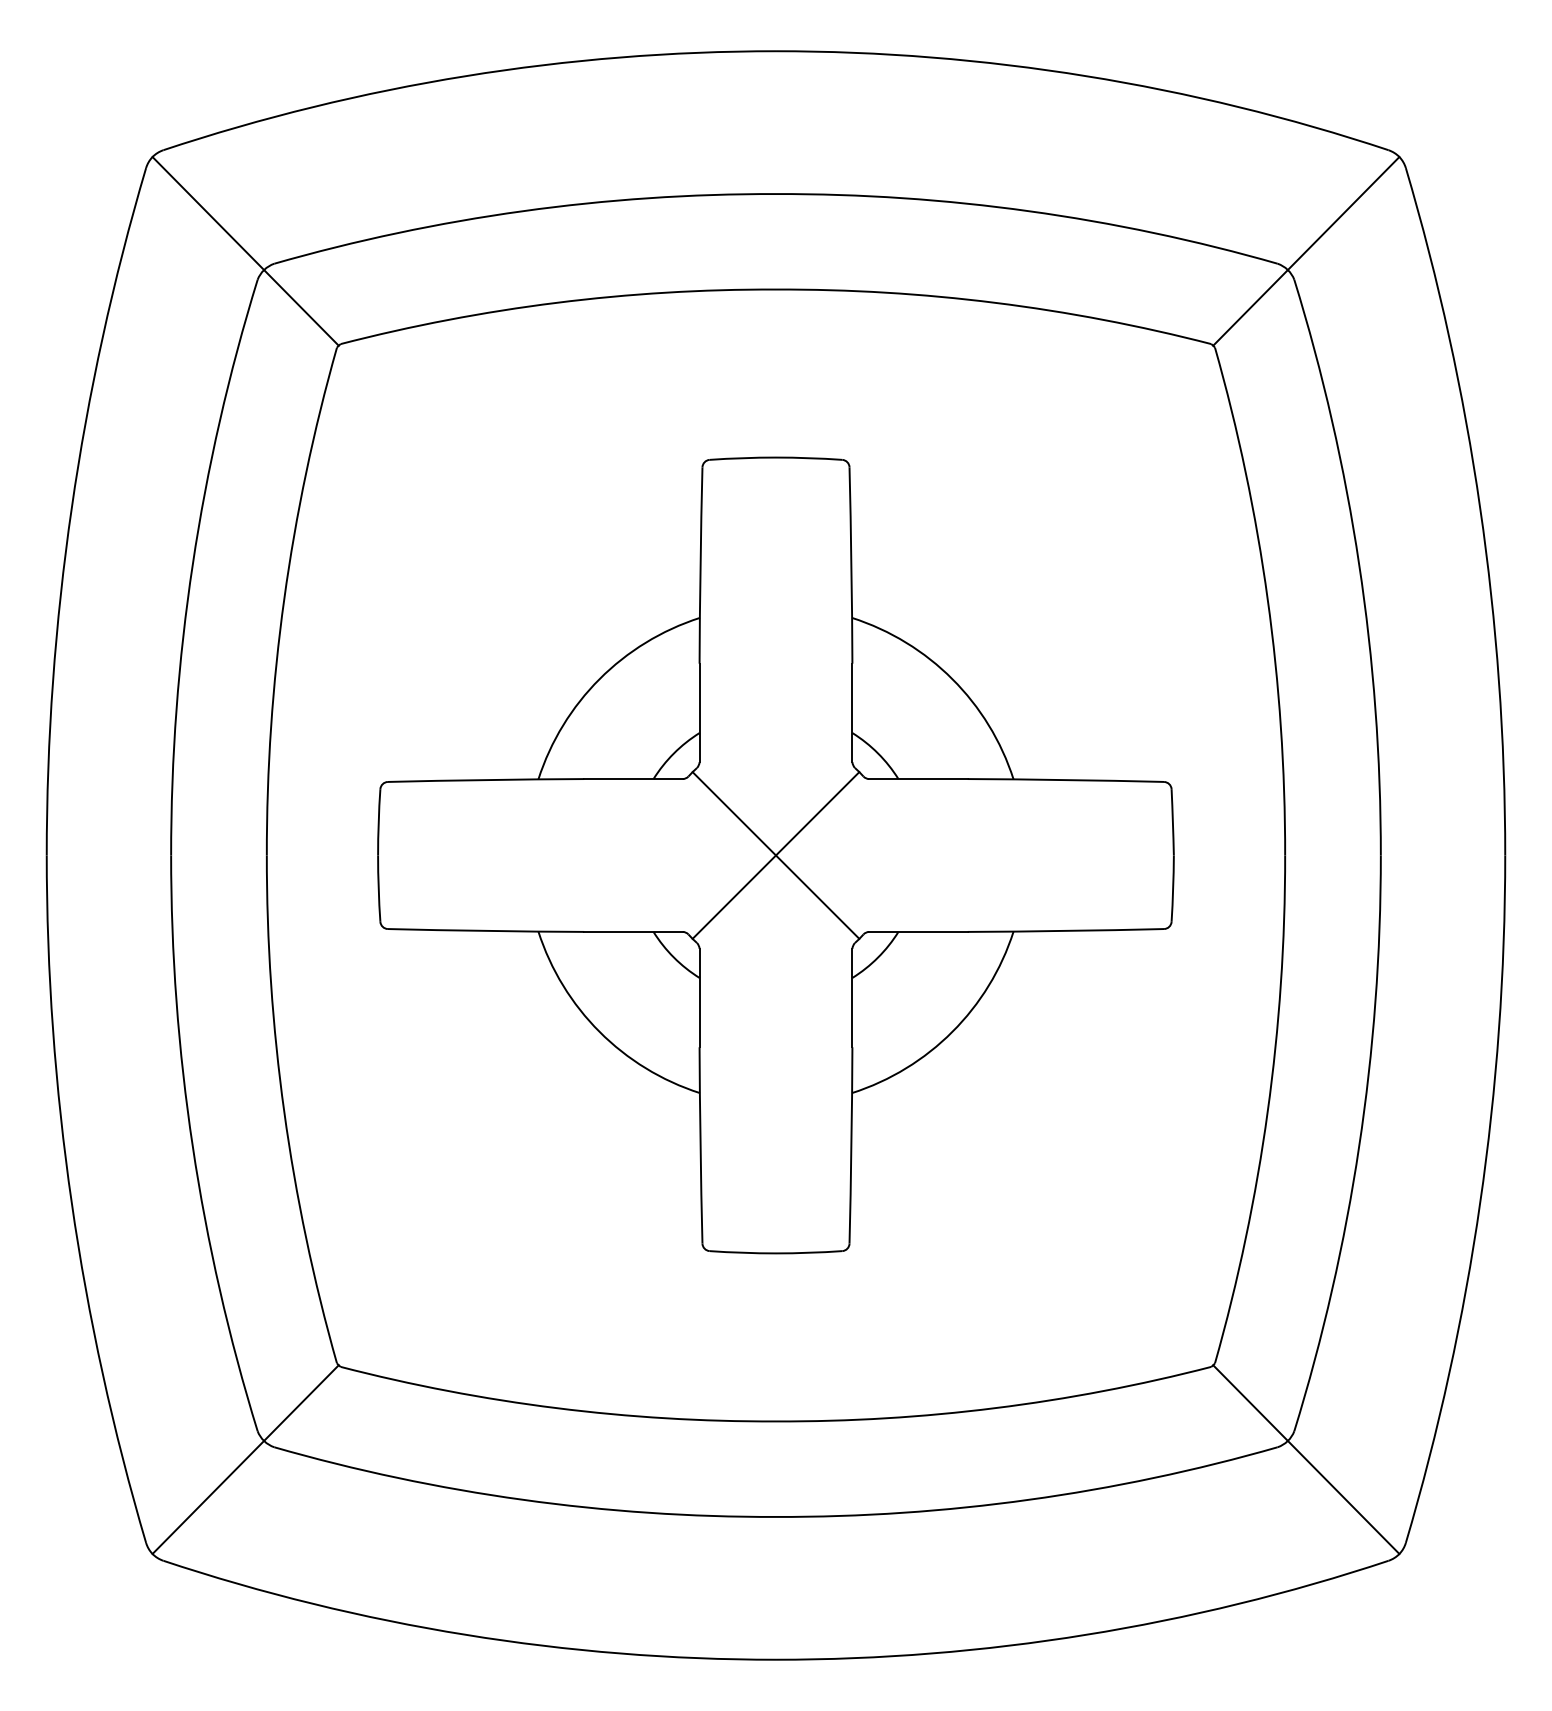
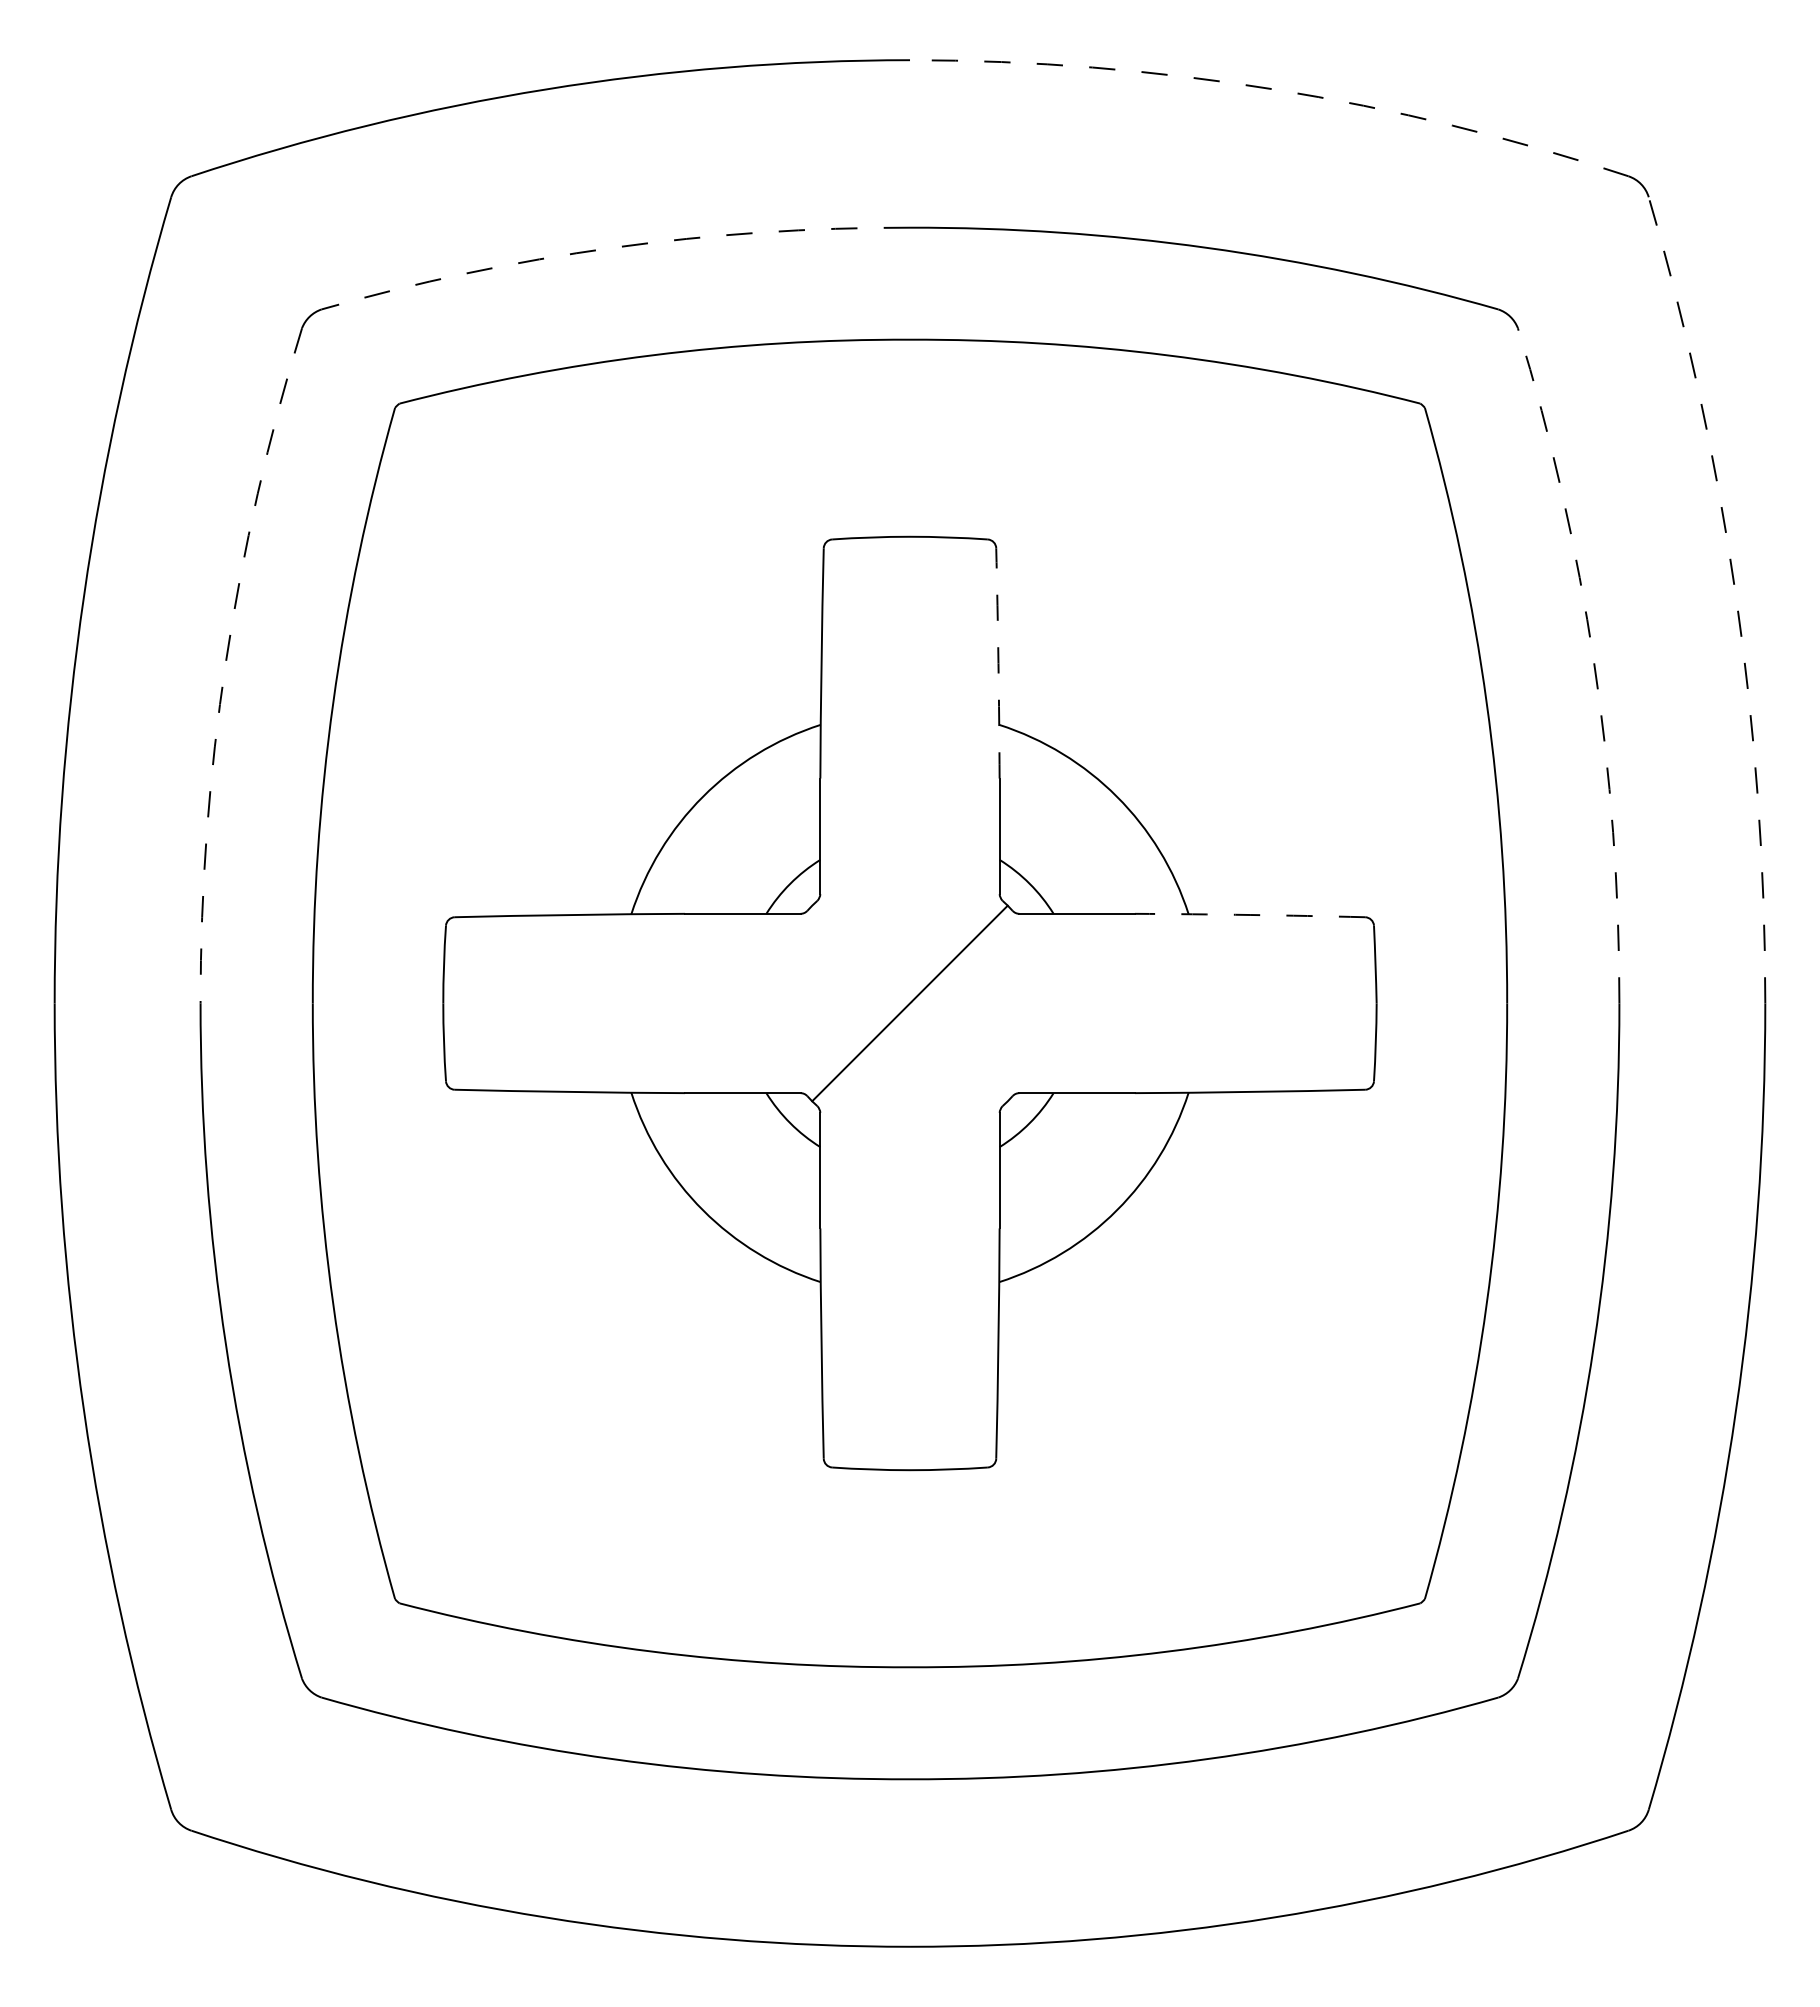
arc: (1085, 76) -> (1273, 89), solid -> dashed
arc: (522, 210) -> (612, 247), solid -> dashed
line: (245, 251) -> (287, 294), removed
line: (1305, 251) -> (1531, 294), removed
arc: (1480, 508) -> (1736, 596), solid -> dashed
arc: (192, 564) -> (225, 662), solid -> dashed
arc: (1359, 564) -> (1594, 662), solid -> dashed
arc: (851, 565) -> (998, 663), solid -> dashed
arc: (1066, 779) -> (1250, 914), solid -> dashed
line: (775, 855) -> (909, 1003), removed
line: (245, 1459) -> (287, 1711), removed
line: (1305, 1459) -> (1531, 1711), removed

